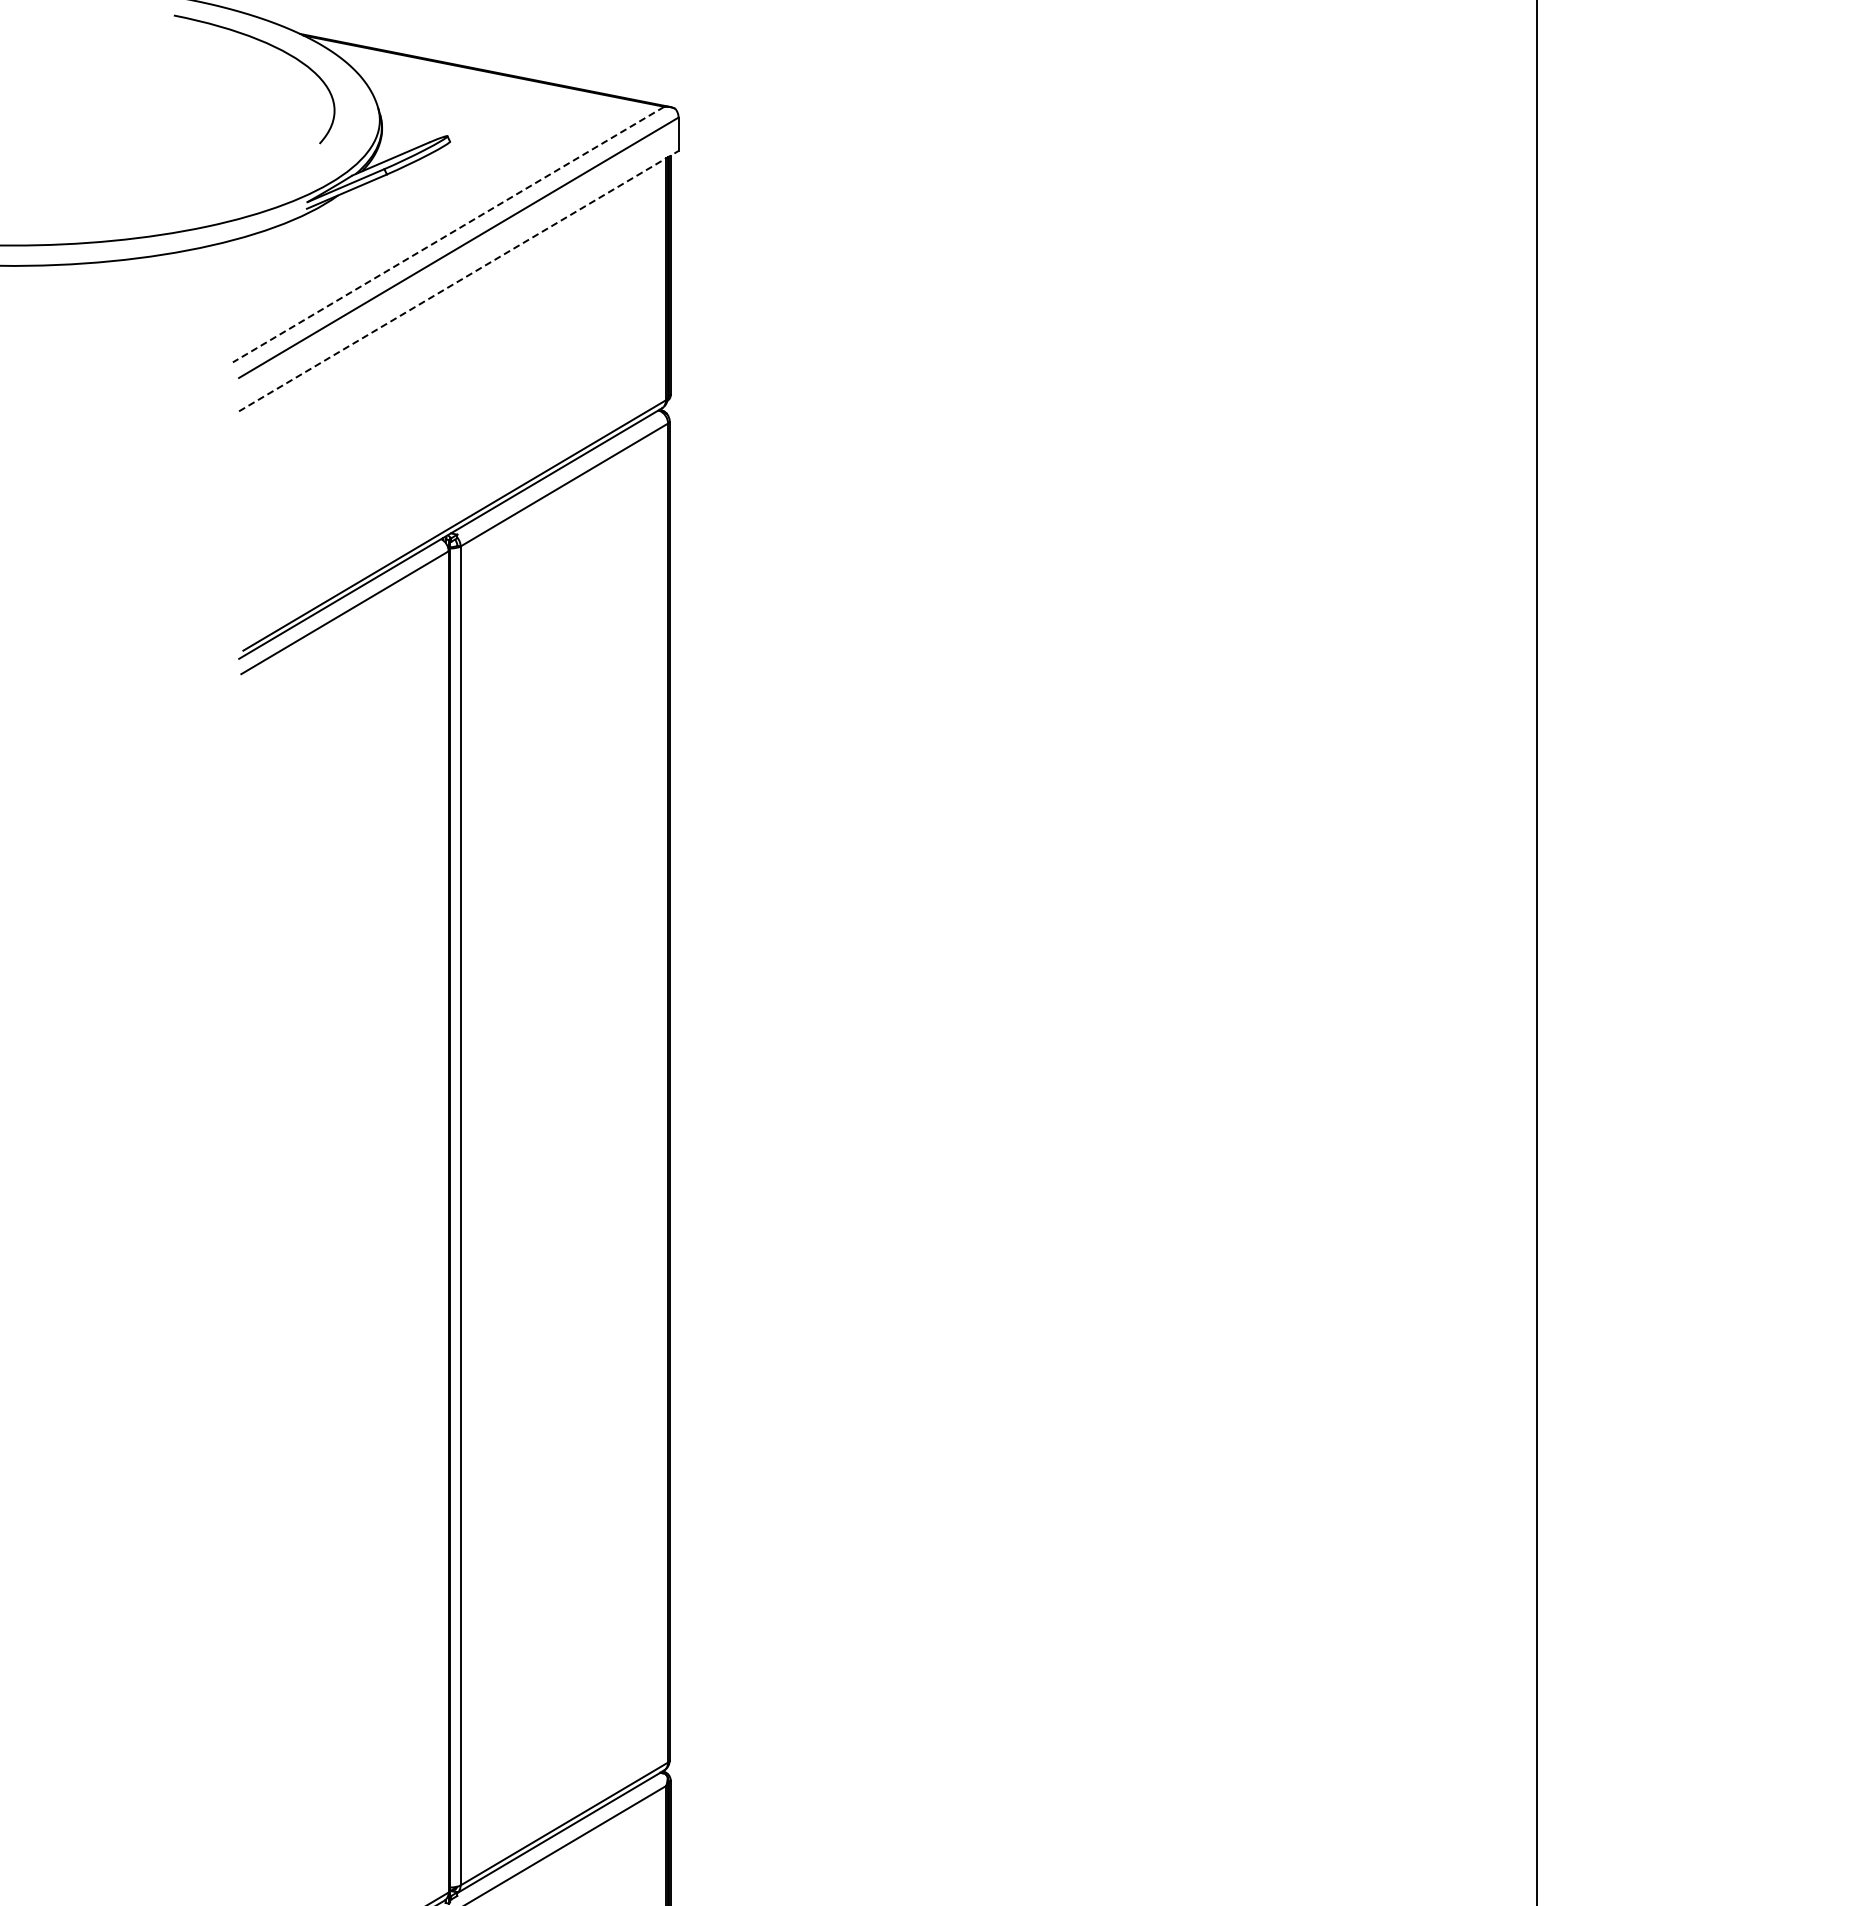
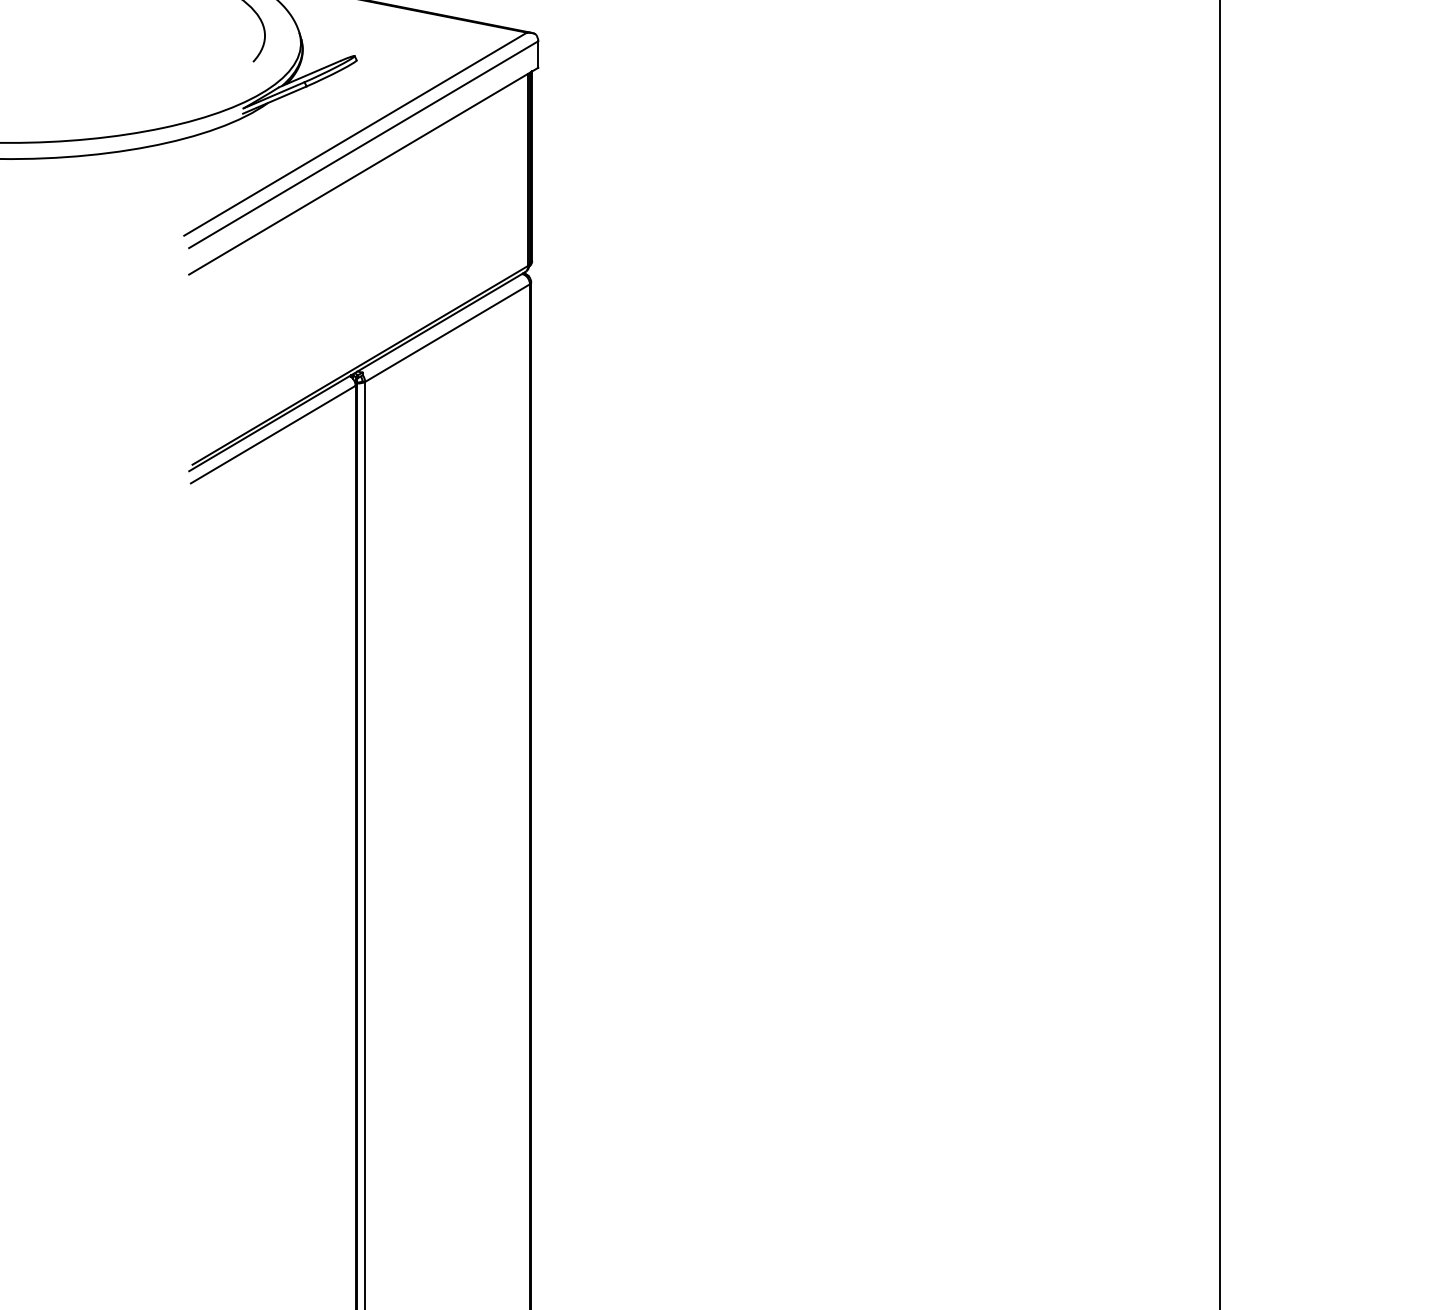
line: (448, 234) -> (355, 134), dashed -> solid
line: (459, 280) -> (364, 170), dashed -> solid

